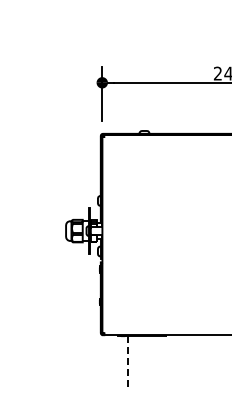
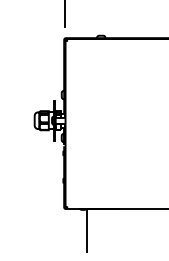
line: (127, 361) -> (86, 231), dashed -> solid

